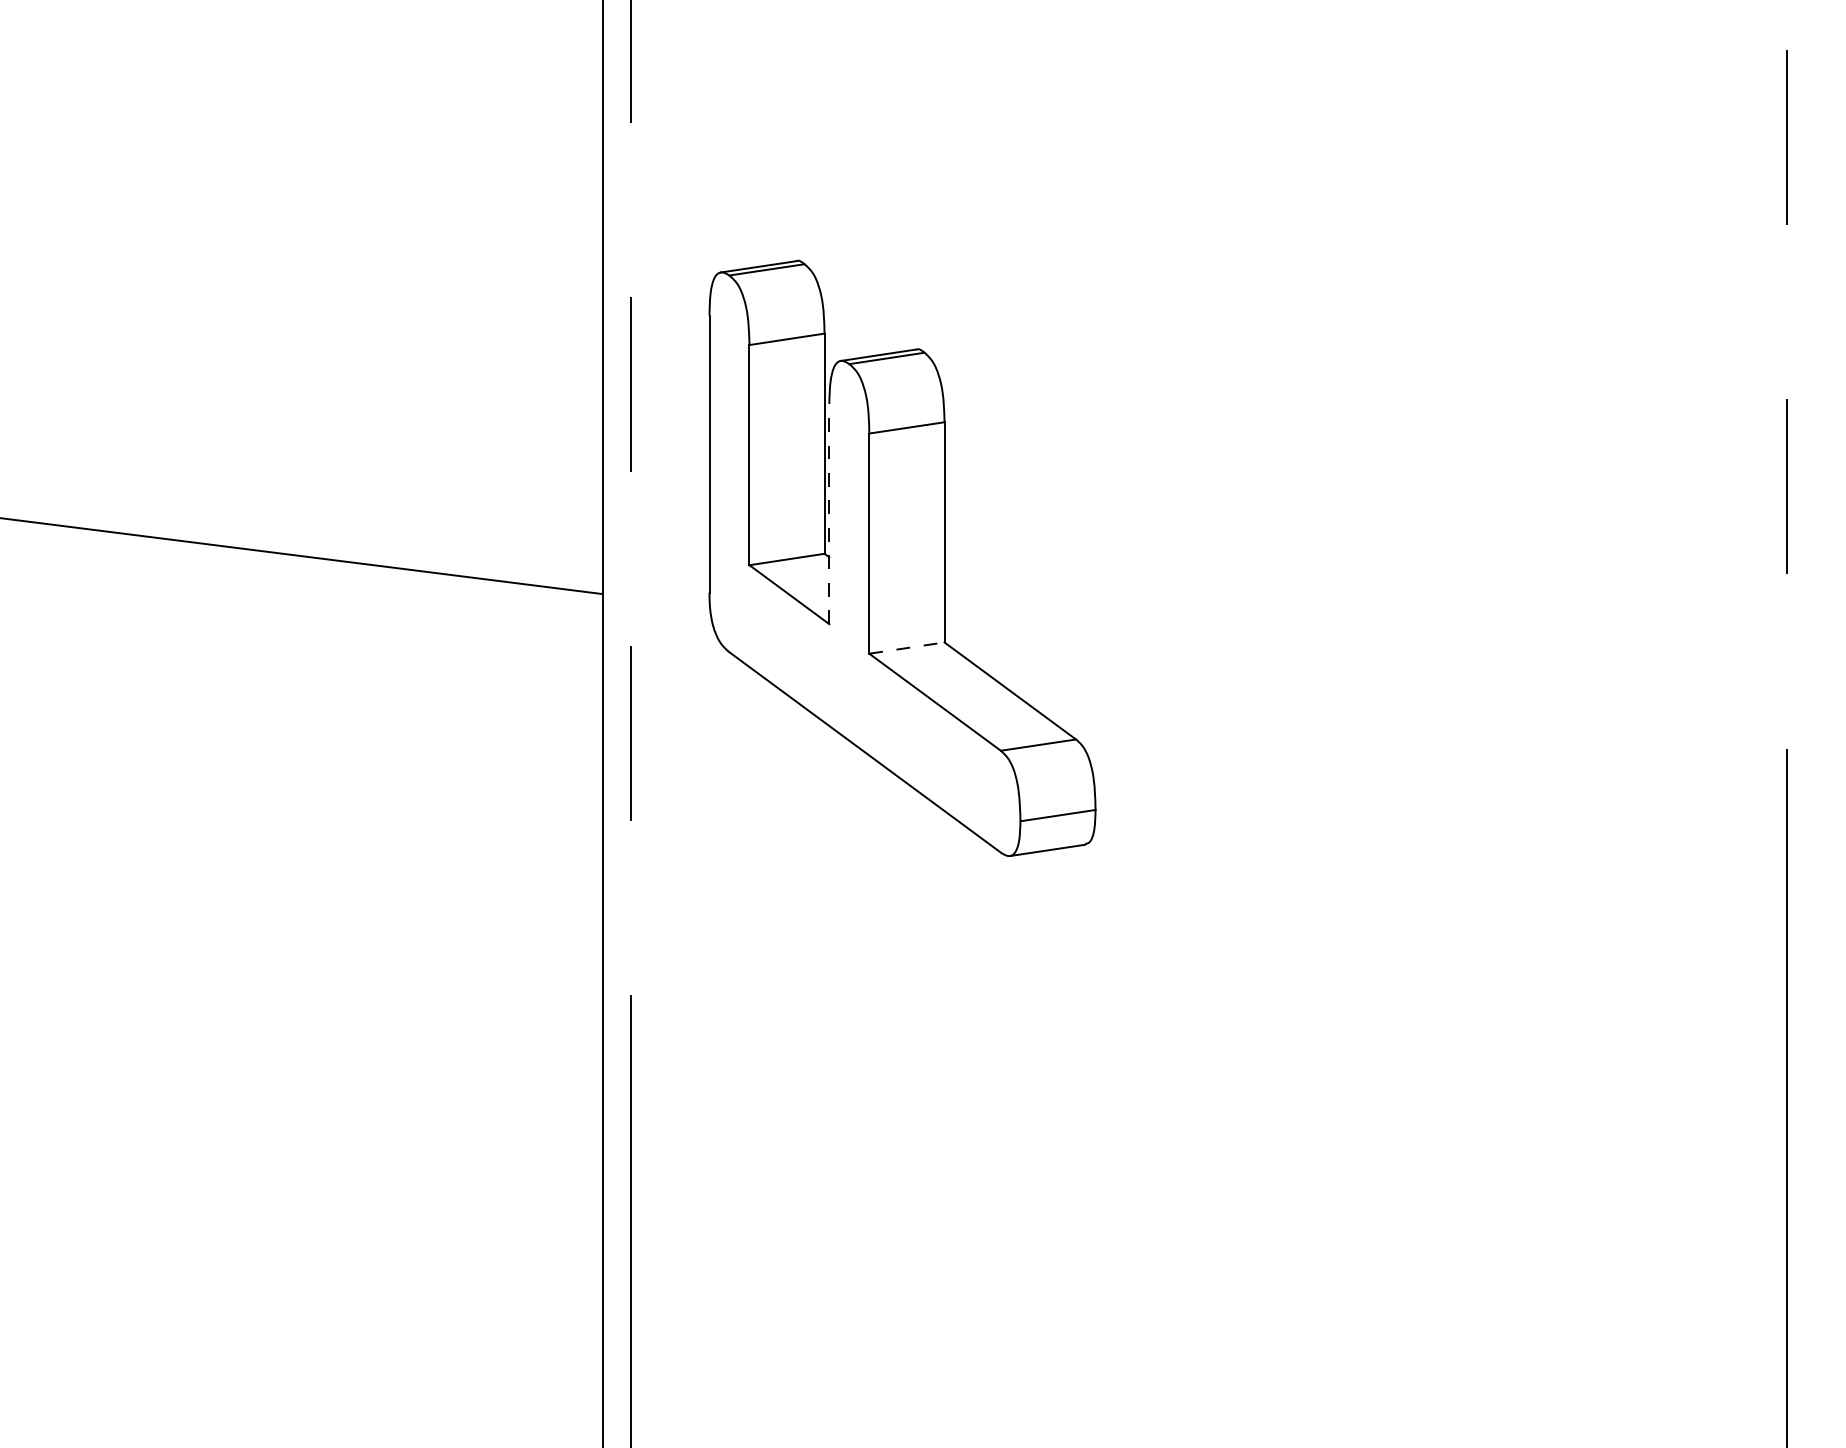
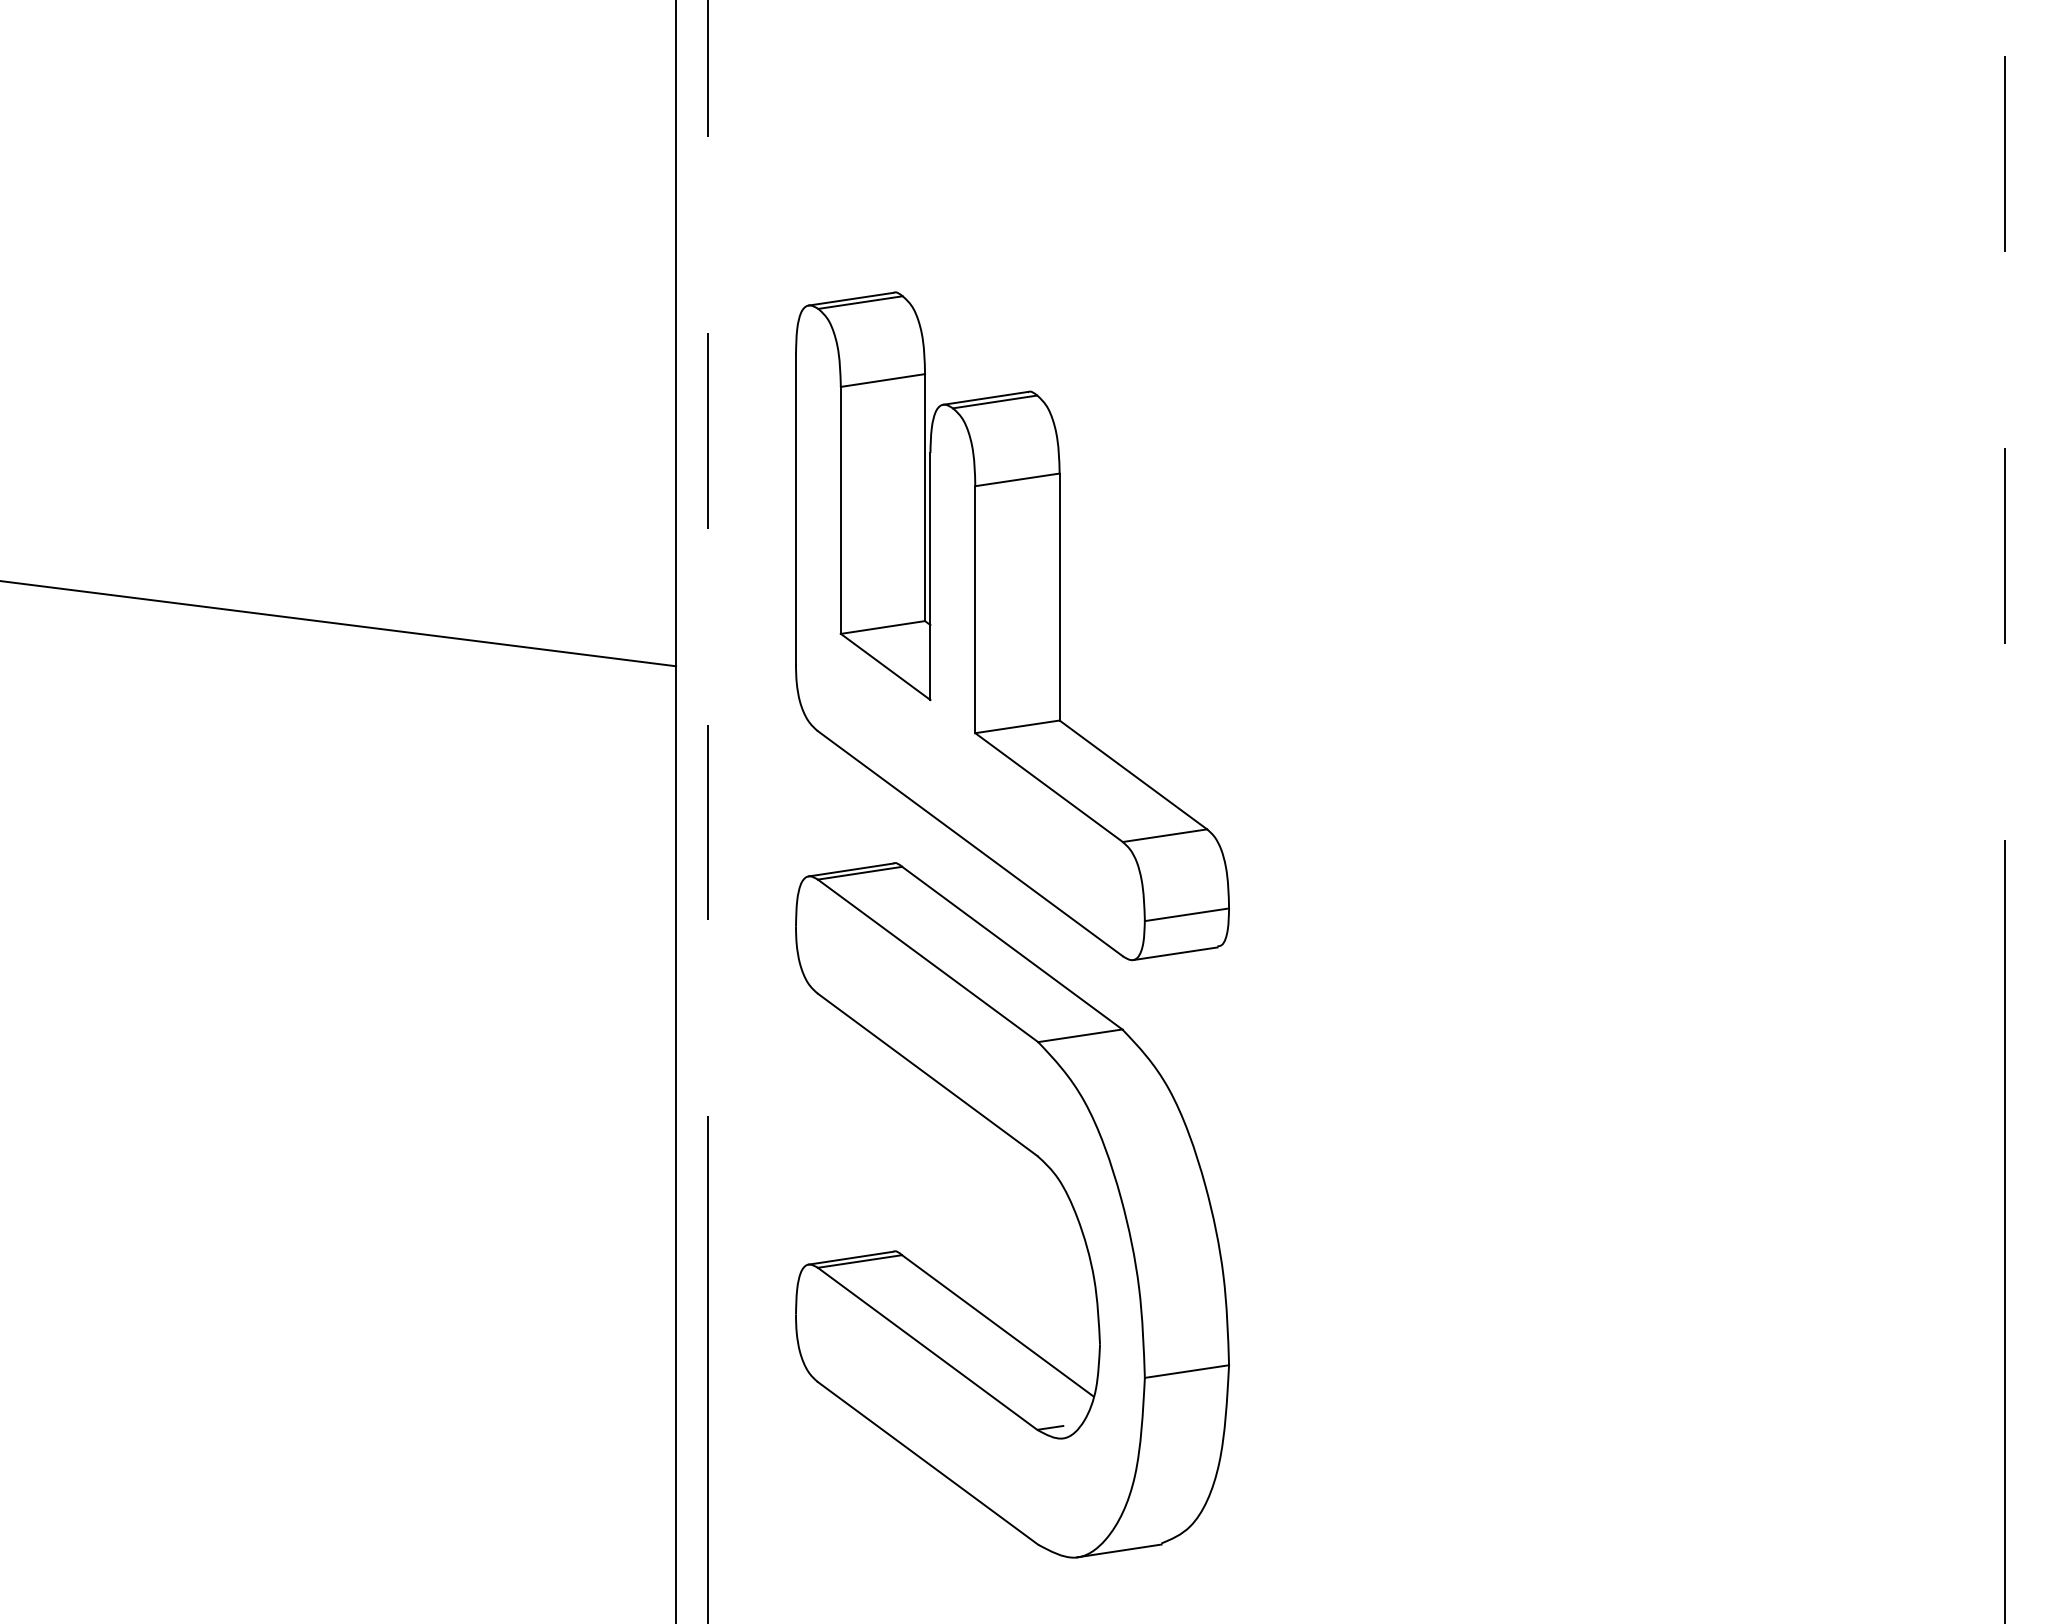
line: (829, 513) -> (930, 575), dashed -> solid
line: (907, 648) -> (1018, 727), dashed -> solid
part: (941, 1050) -> (1056, 1178), added

